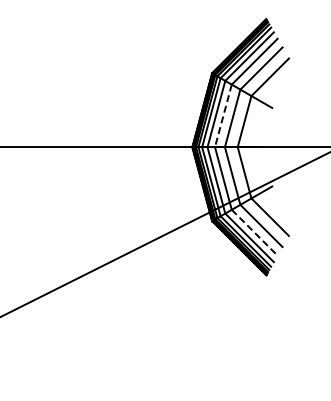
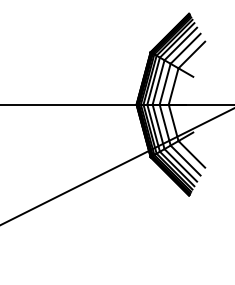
line: (223, 116) -> (158, 82), dashed -> solid
line: (255, 233) -> (181, 165), dashed -> solid

